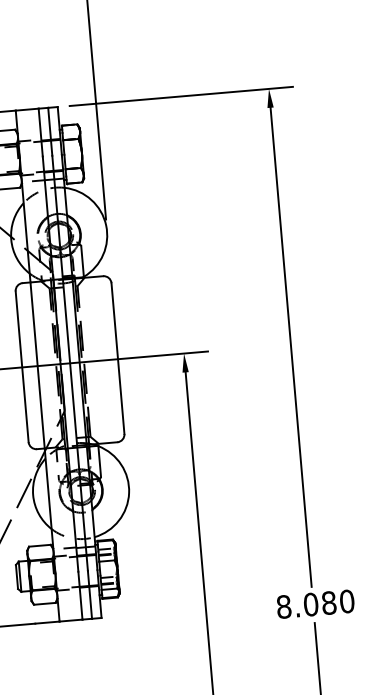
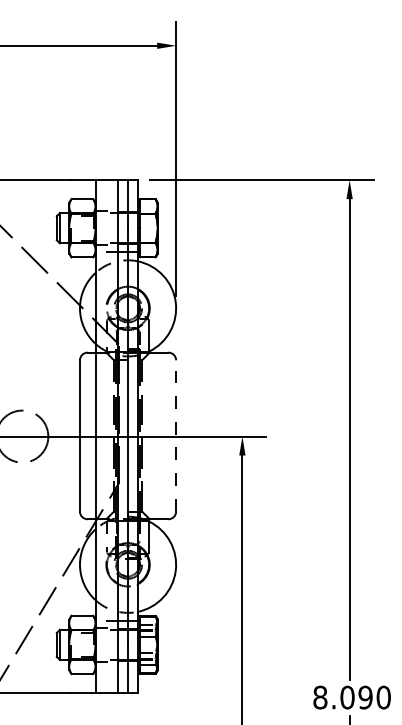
line: (118, 358) -> (176, 435), solid -> dashed
text: (328, 602) -> (365, 697), 8.080 -> 8.090

